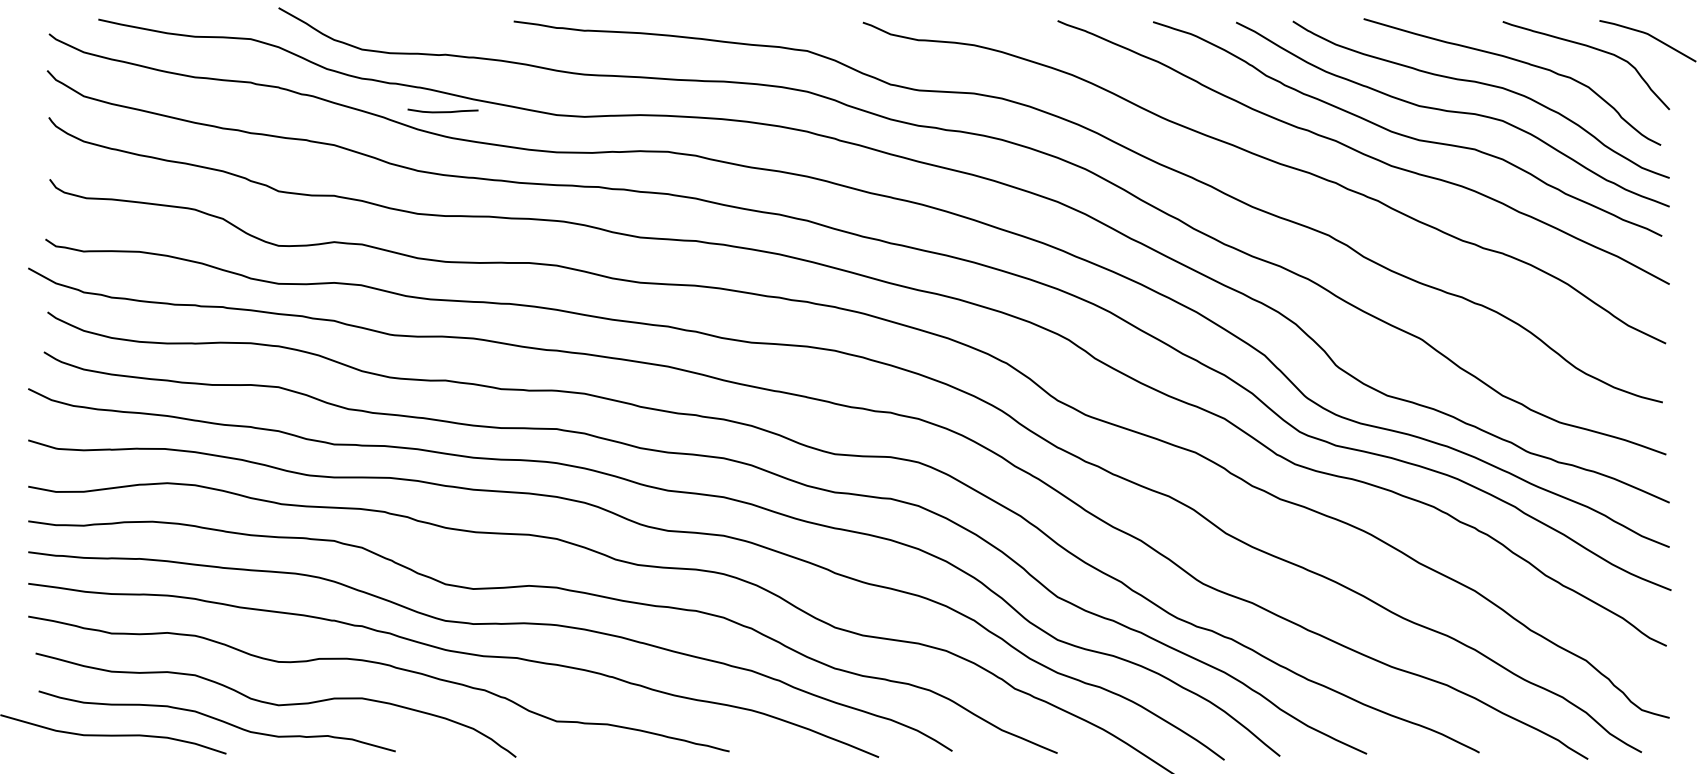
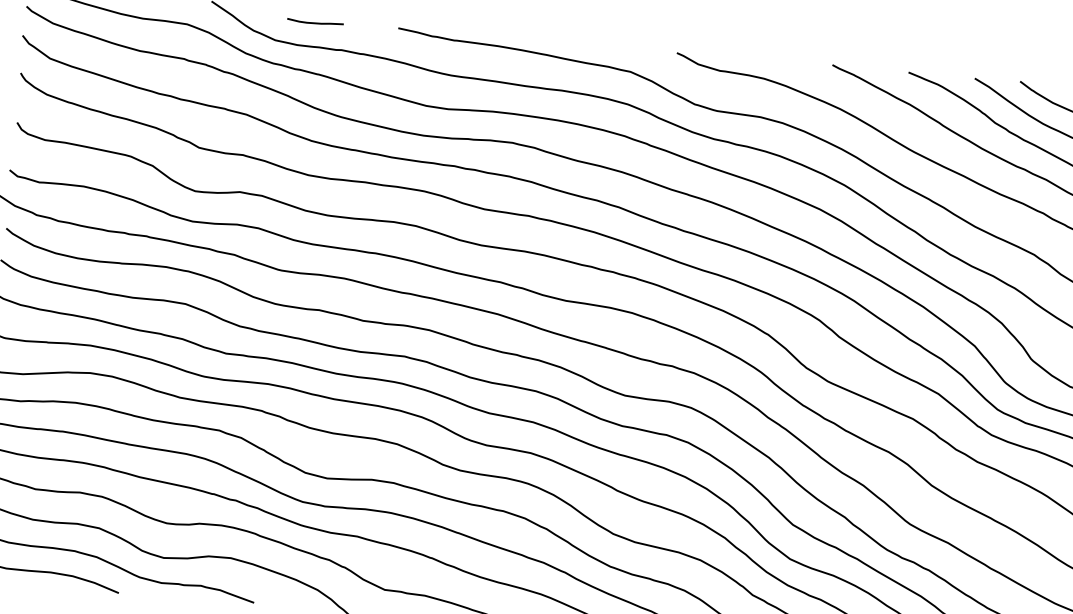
curve: (442, 111) -> (314, 22), moved

